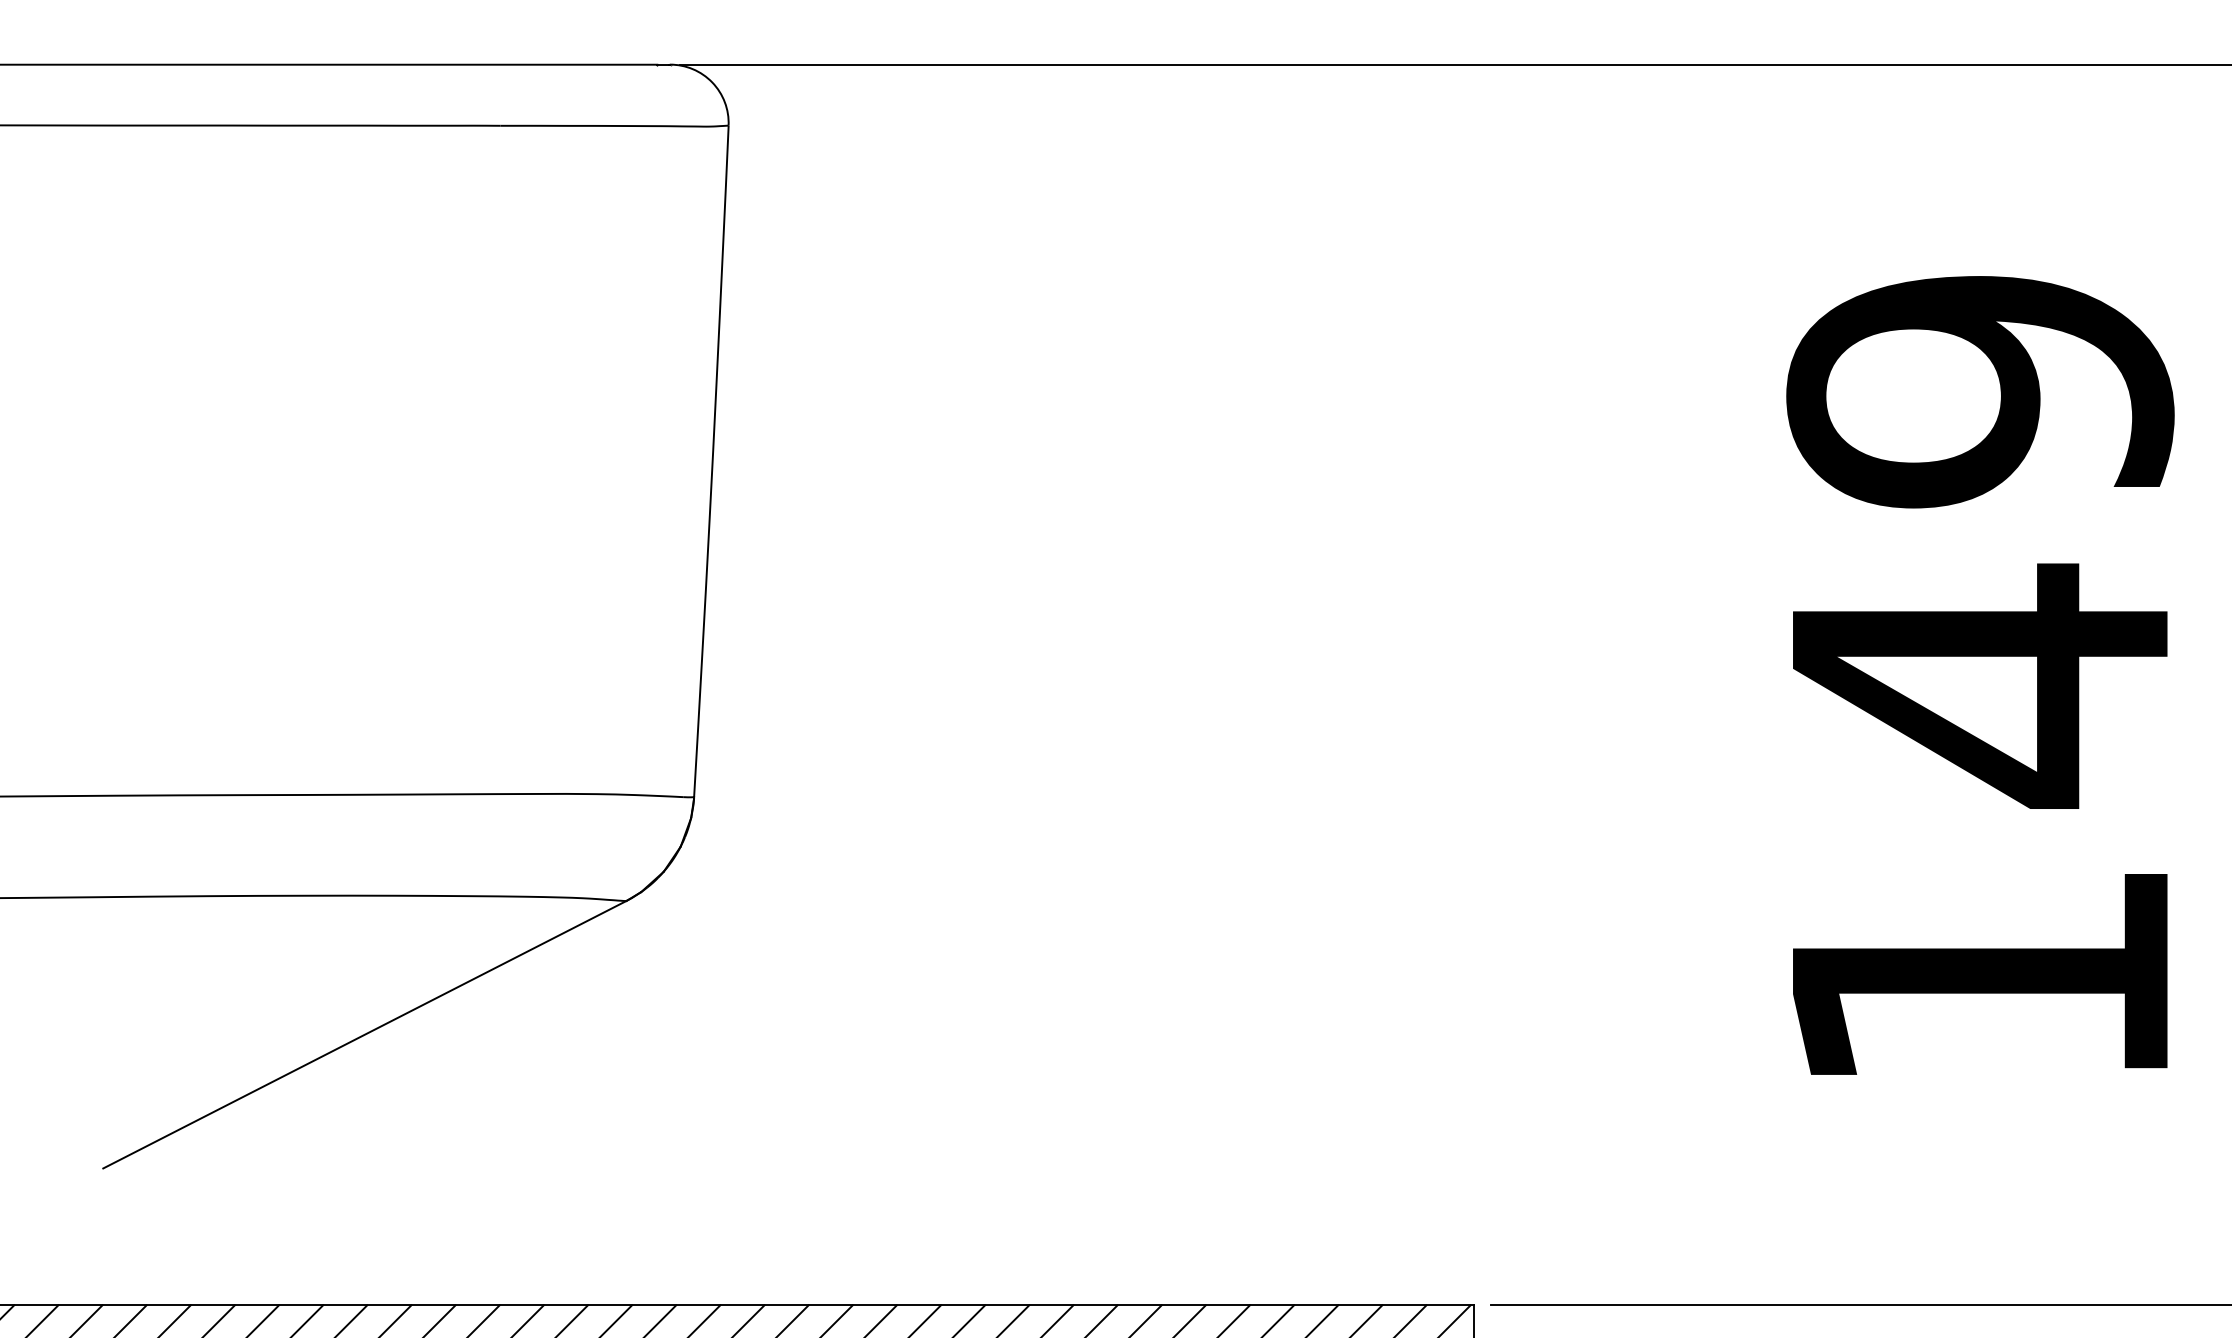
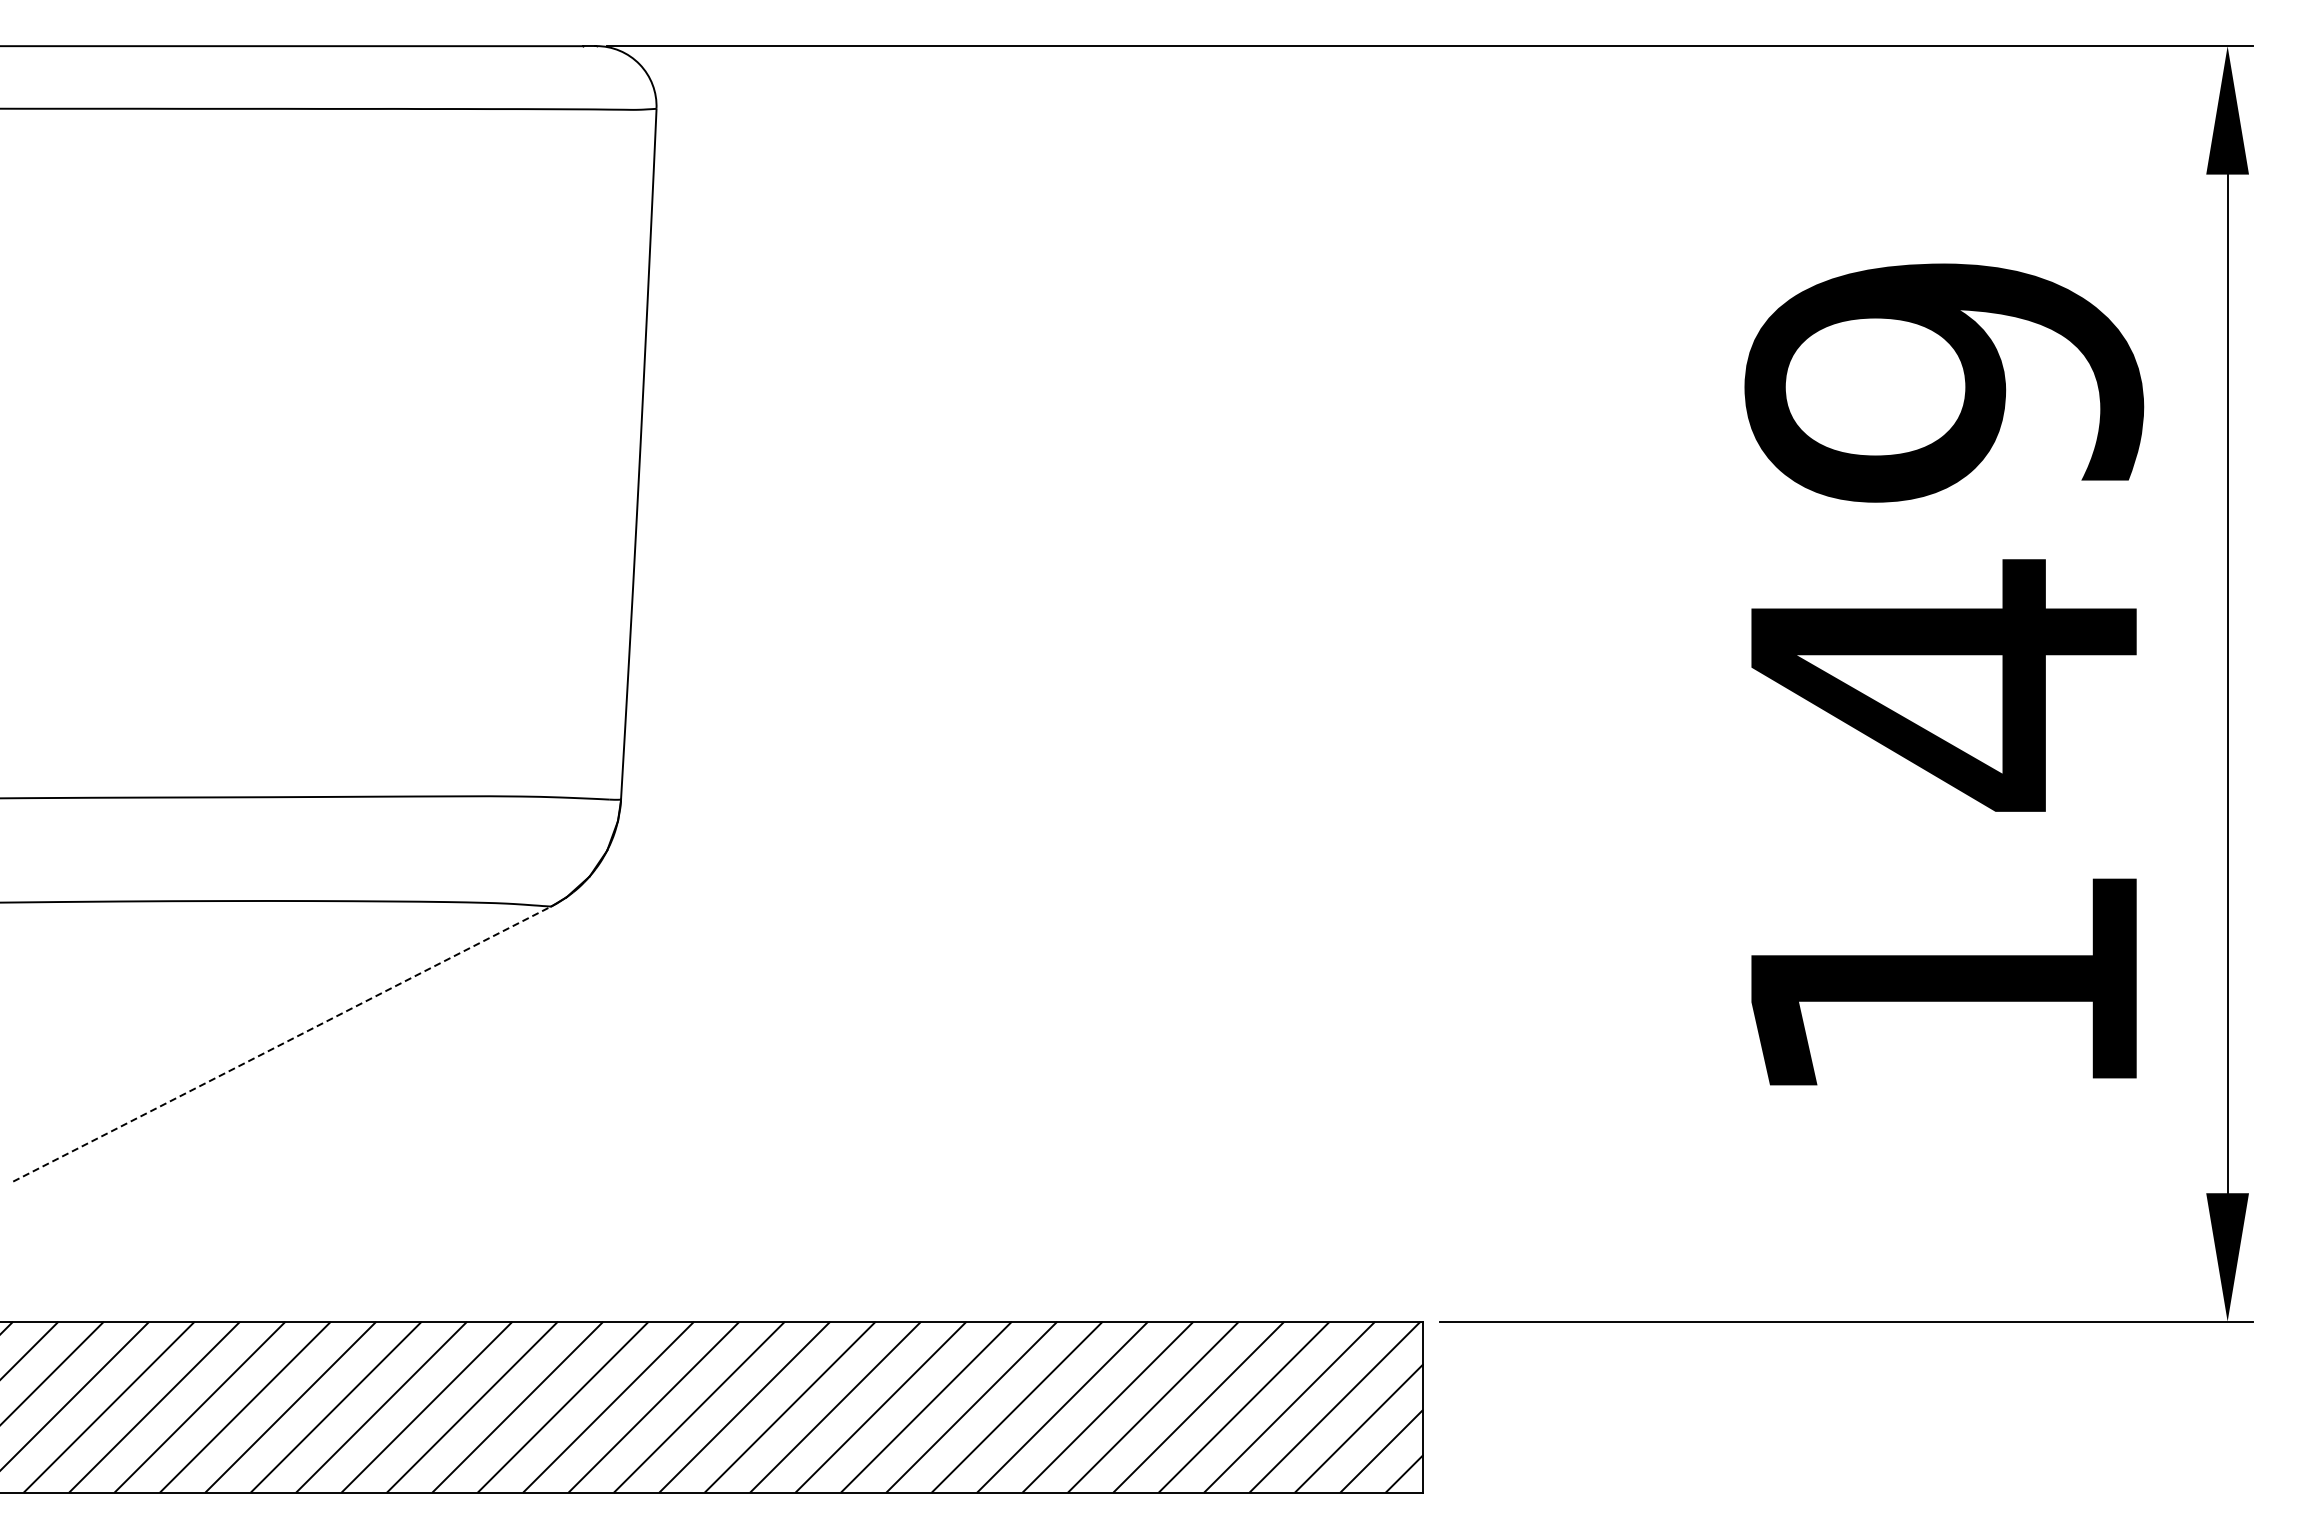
line: (365, 1034) -> (282, 1043), solid -> dashed

